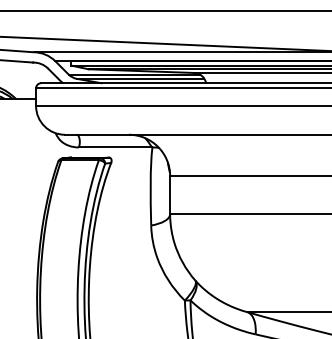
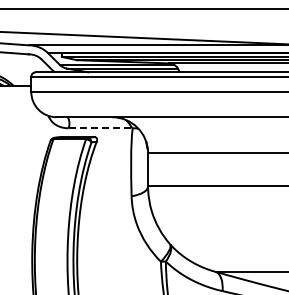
line: (116, 147) -> (101, 128), solid -> dashed

